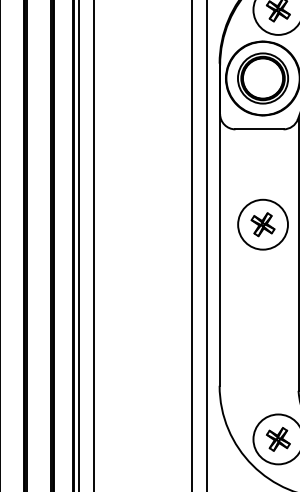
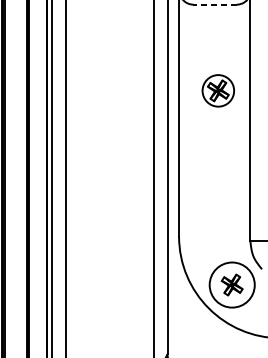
line: (258, 129) -> (214, 4), solid -> dashed
circle: (262, 224) -> (217, 90), size x0.7

